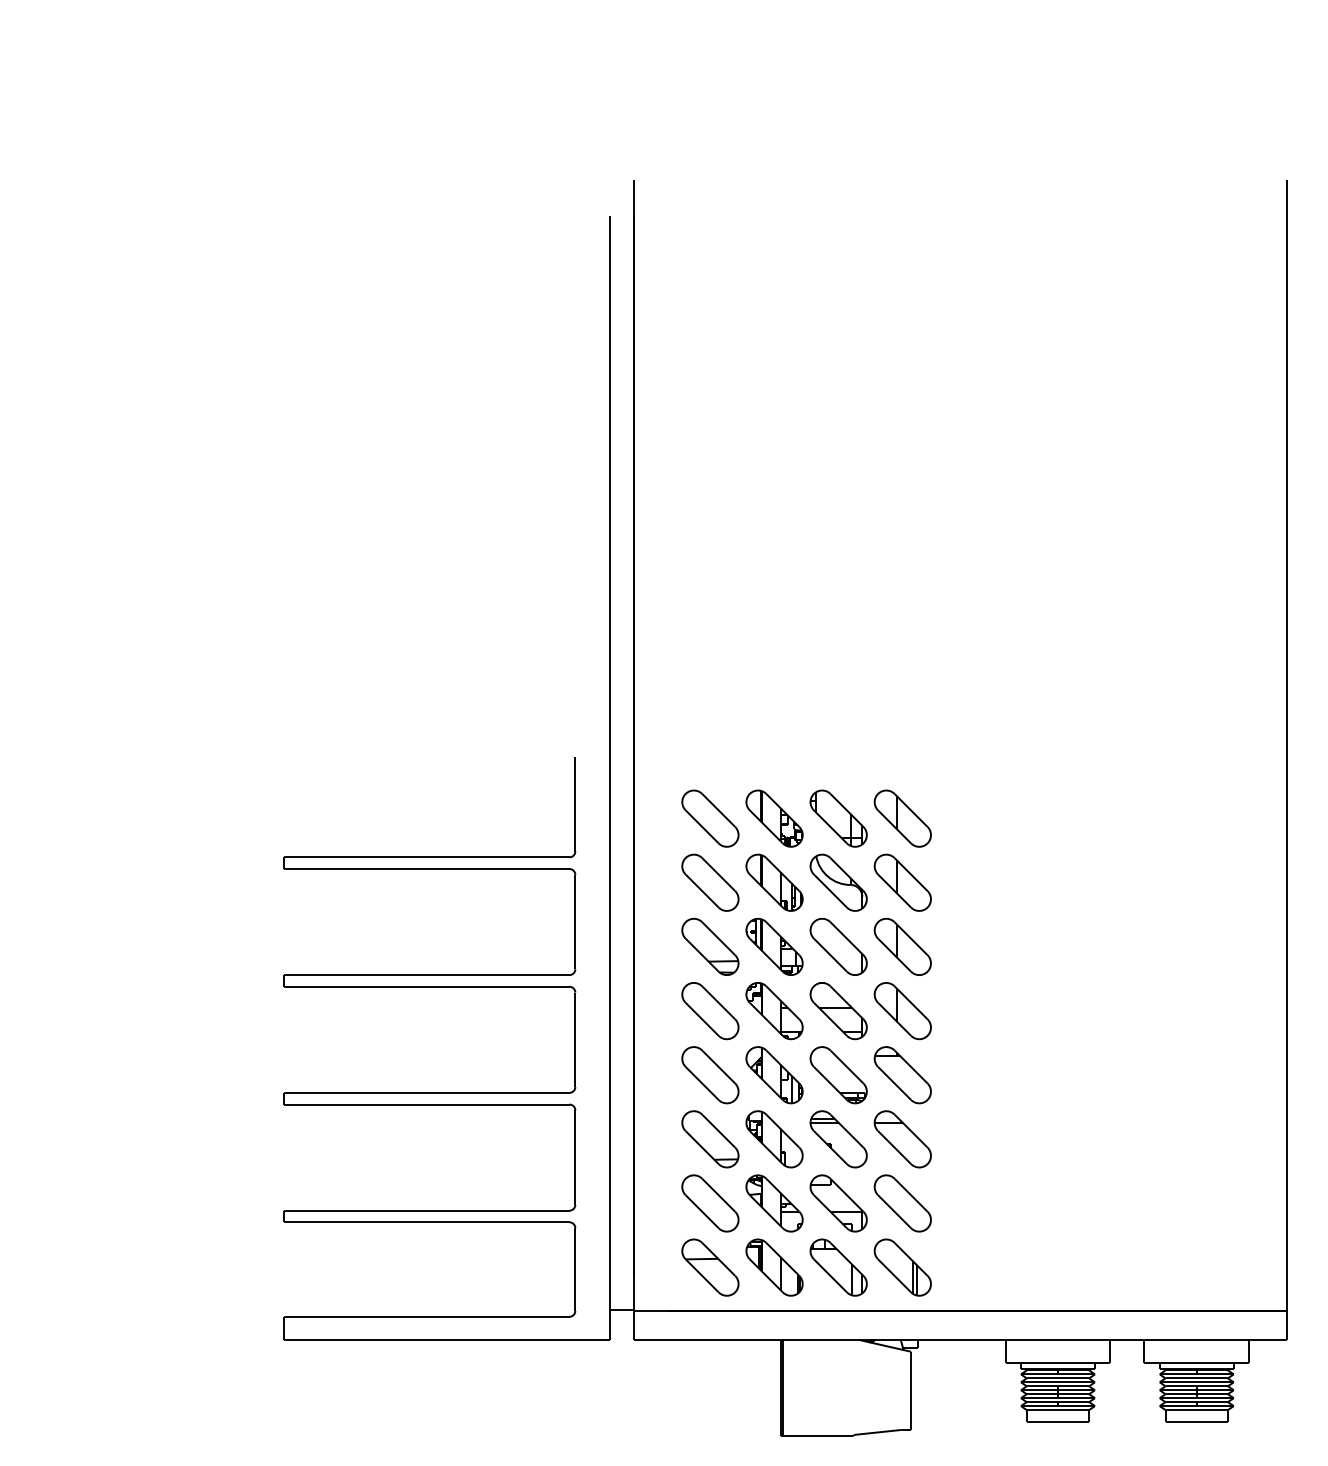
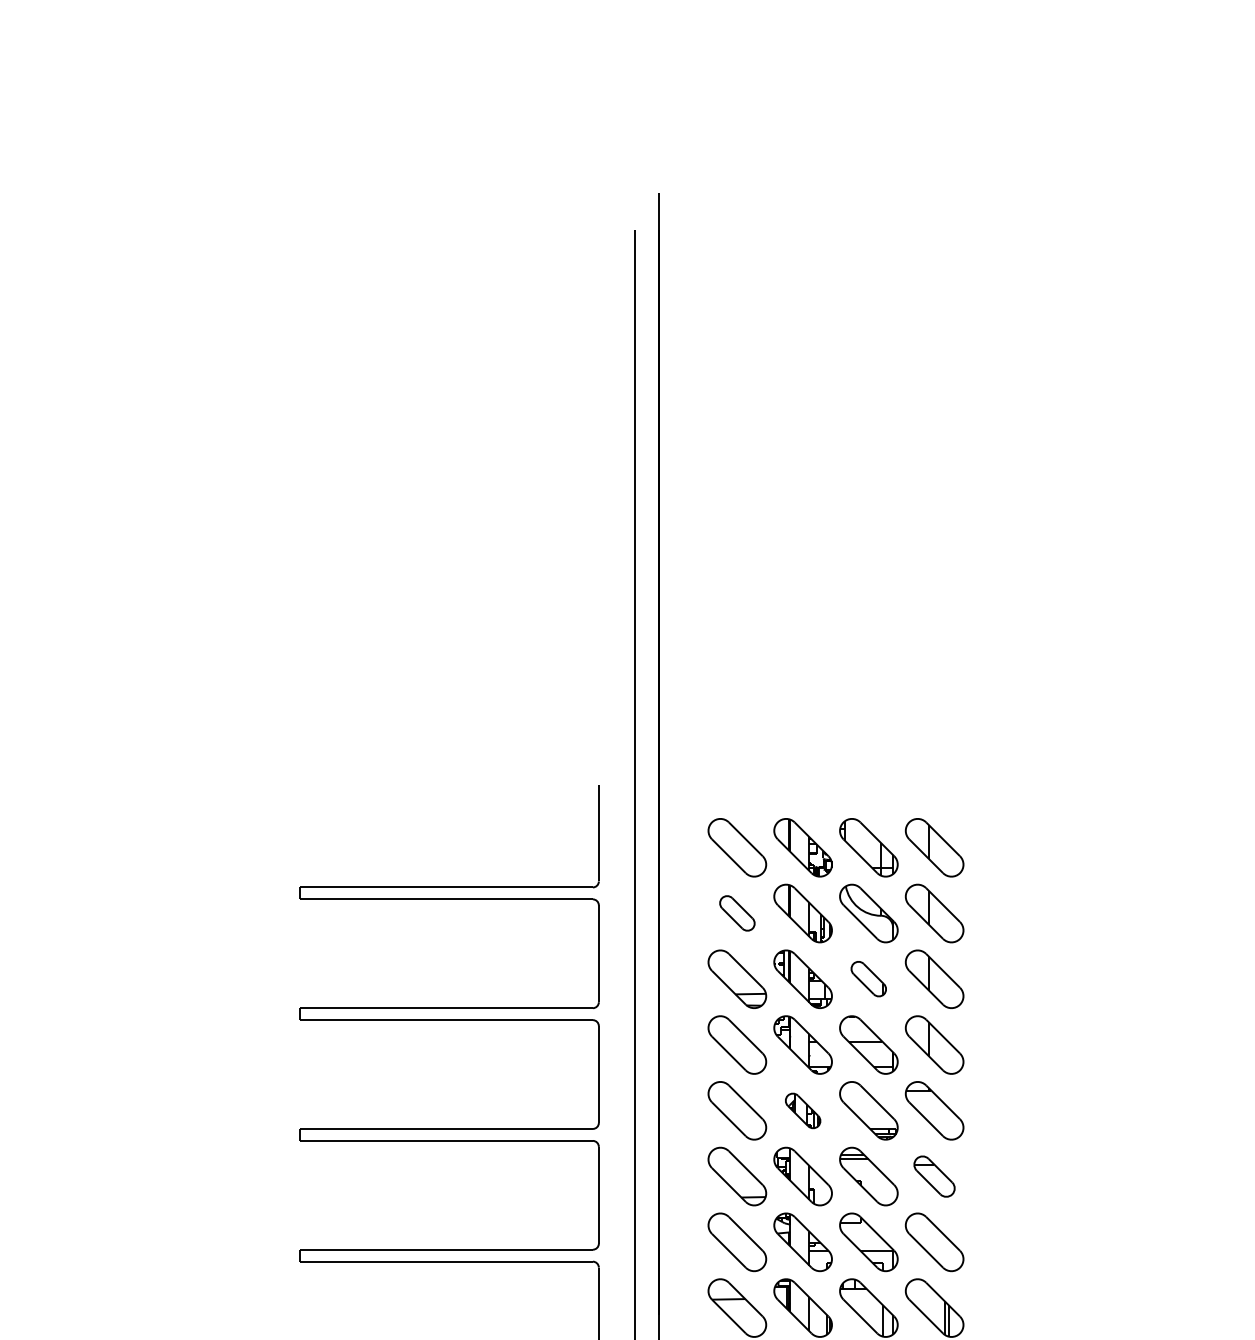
part: (710, 882) -> (737, 913), size x0.6
part: (838, 946) -> (868, 978), size x0.6
part: (774, 1075) -> (803, 1111), size x0.6
part: (902, 1139) -> (934, 1176), size x0.7

